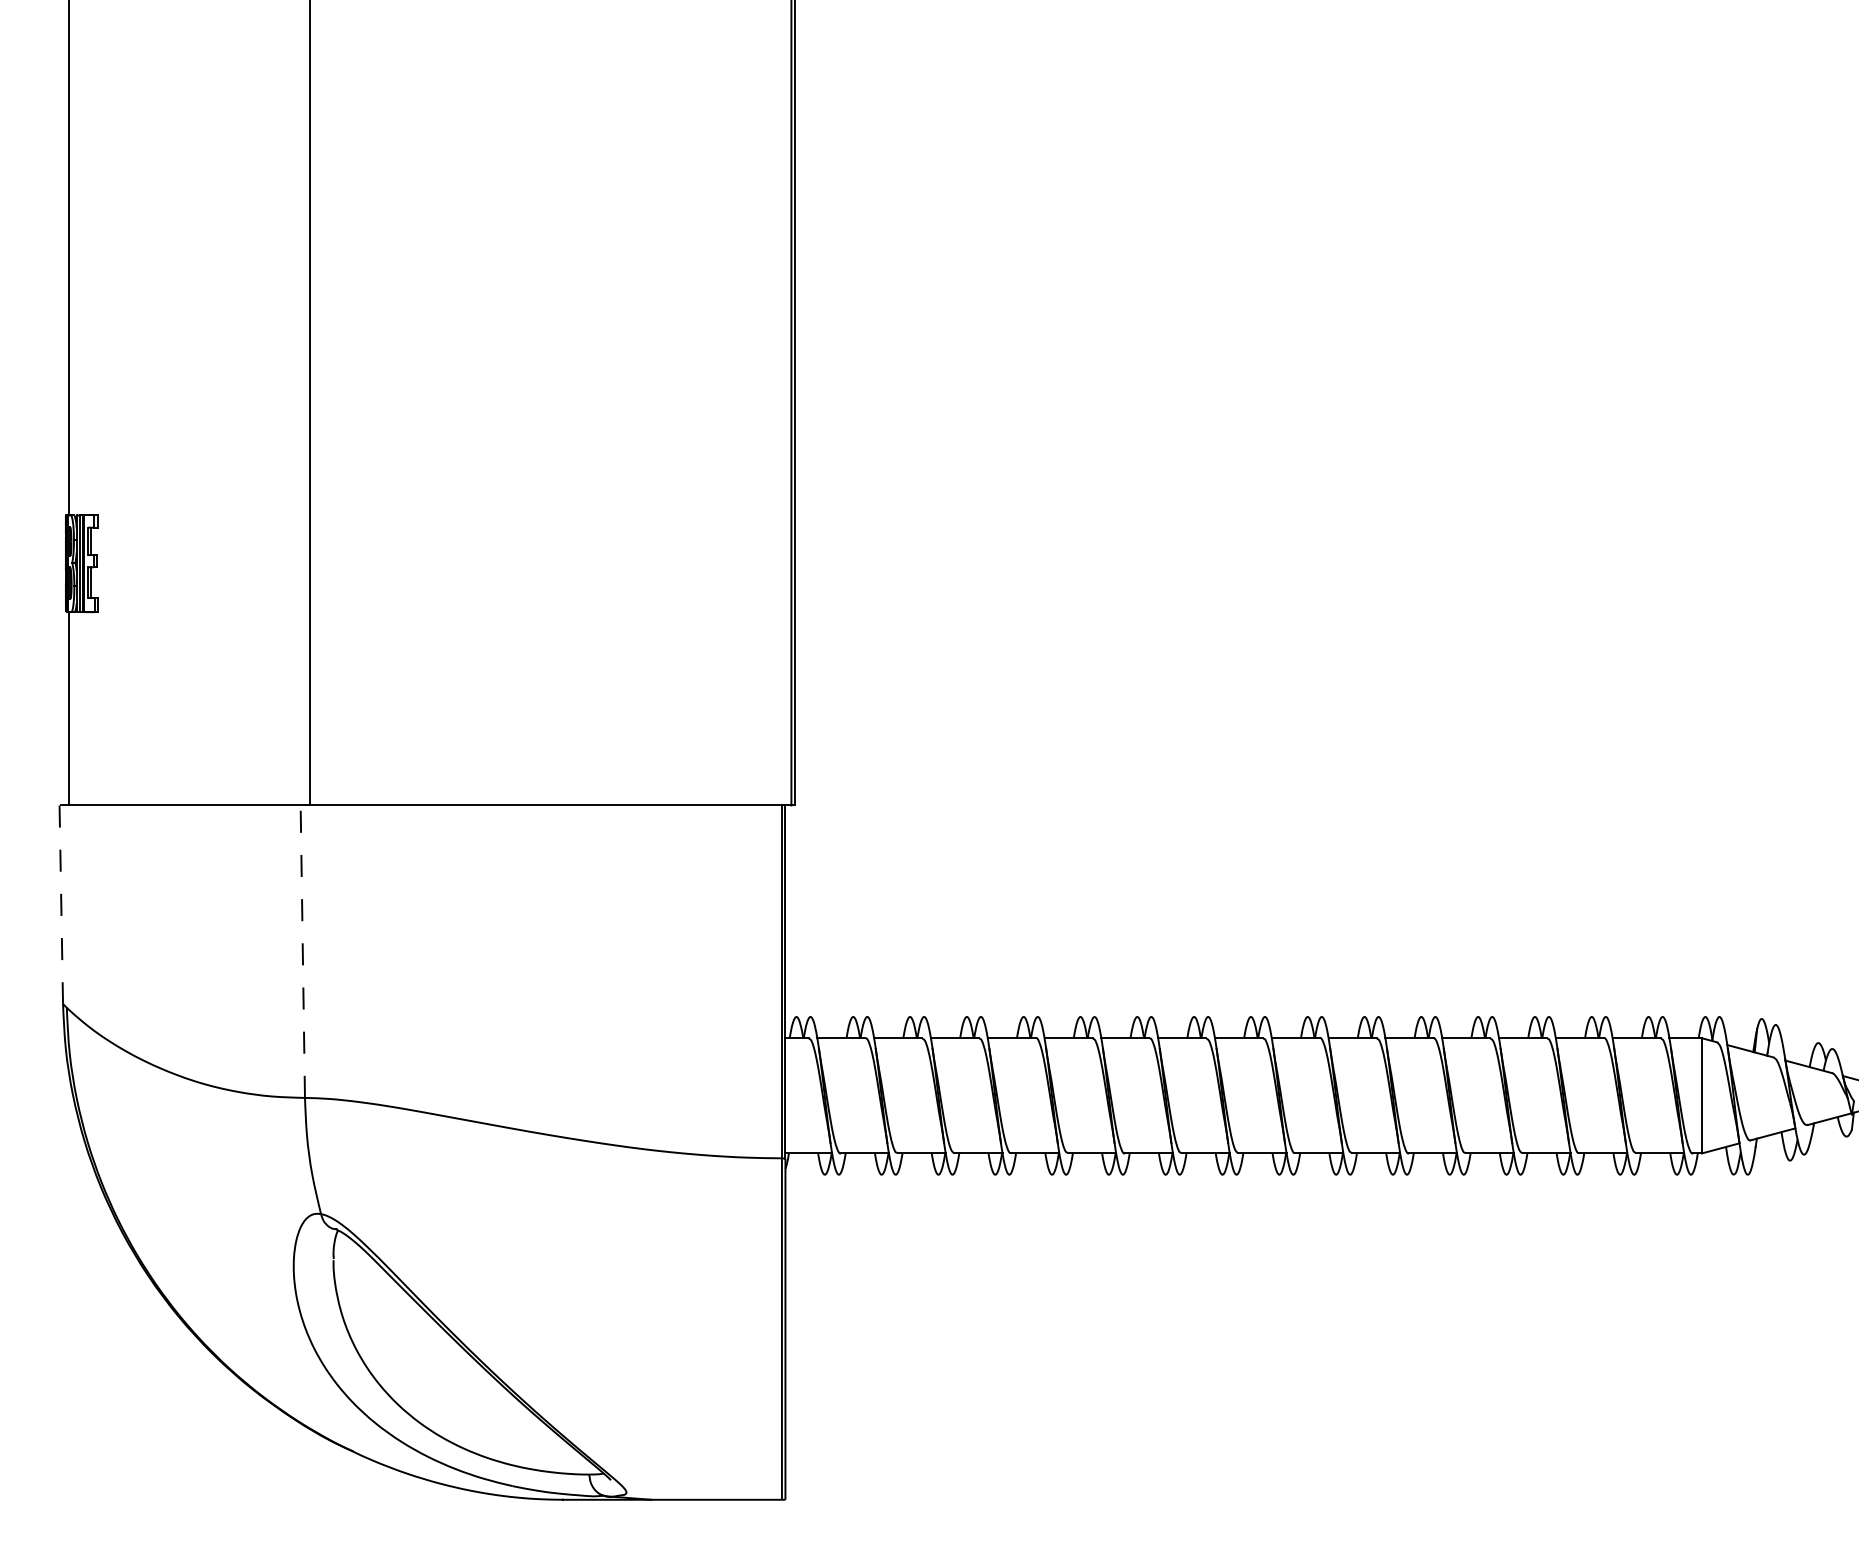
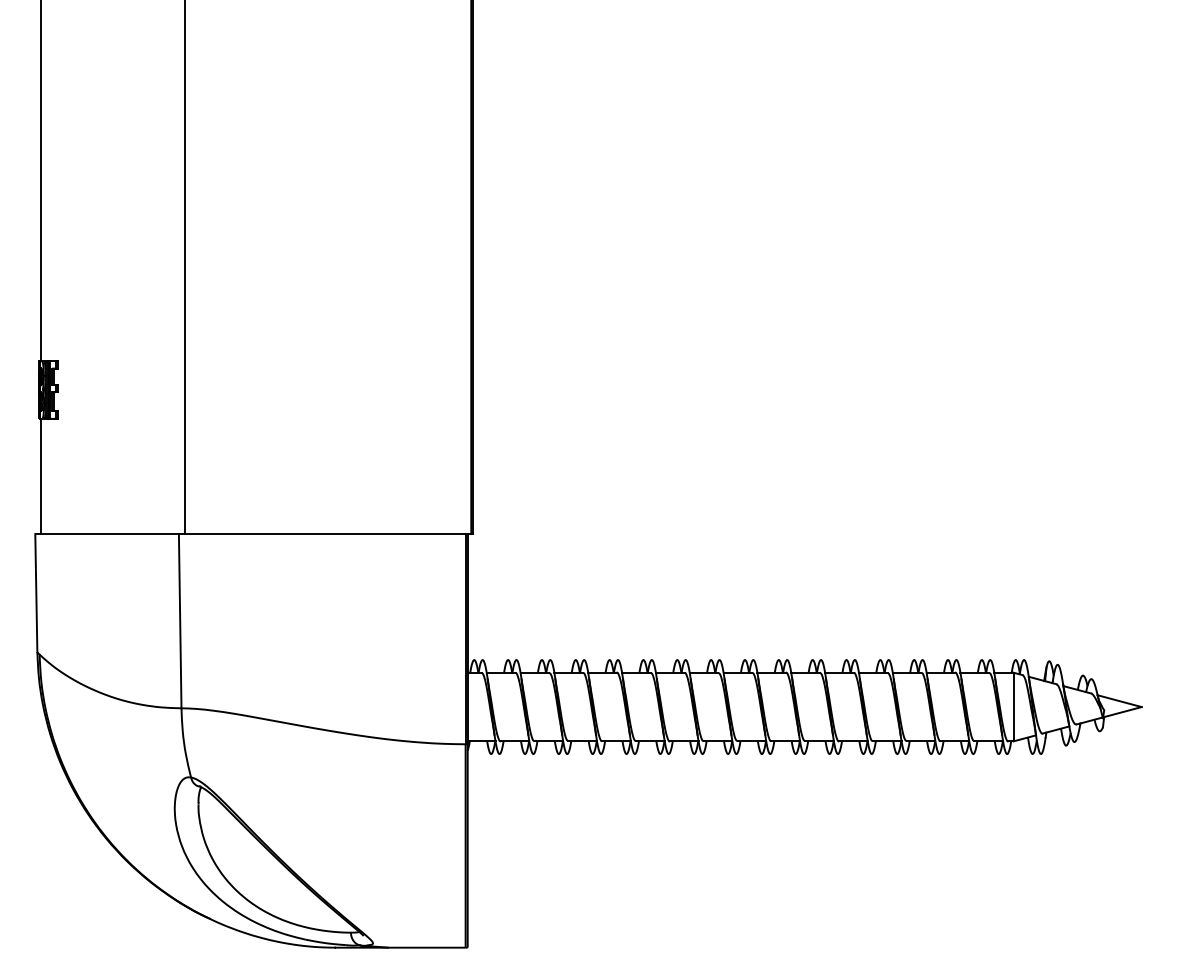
line: (61, 905) -> (36, 593), dashed -> solid
line: (303, 950) -> (180, 620), dashed -> solid

